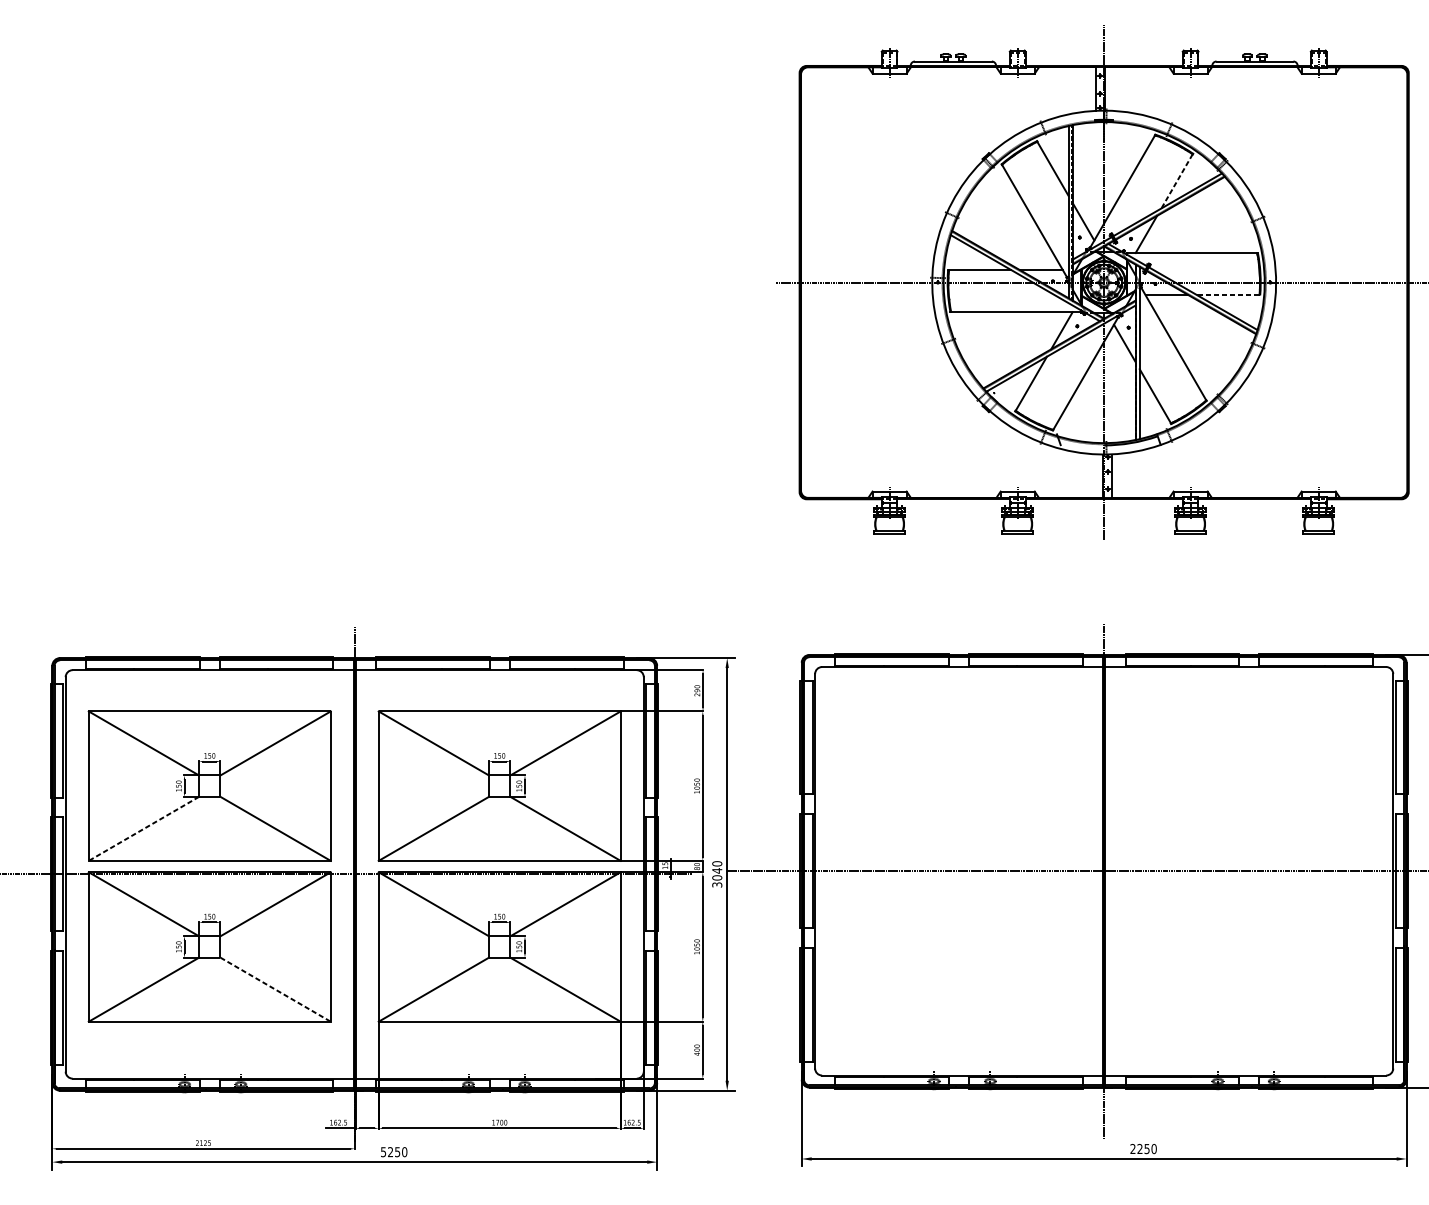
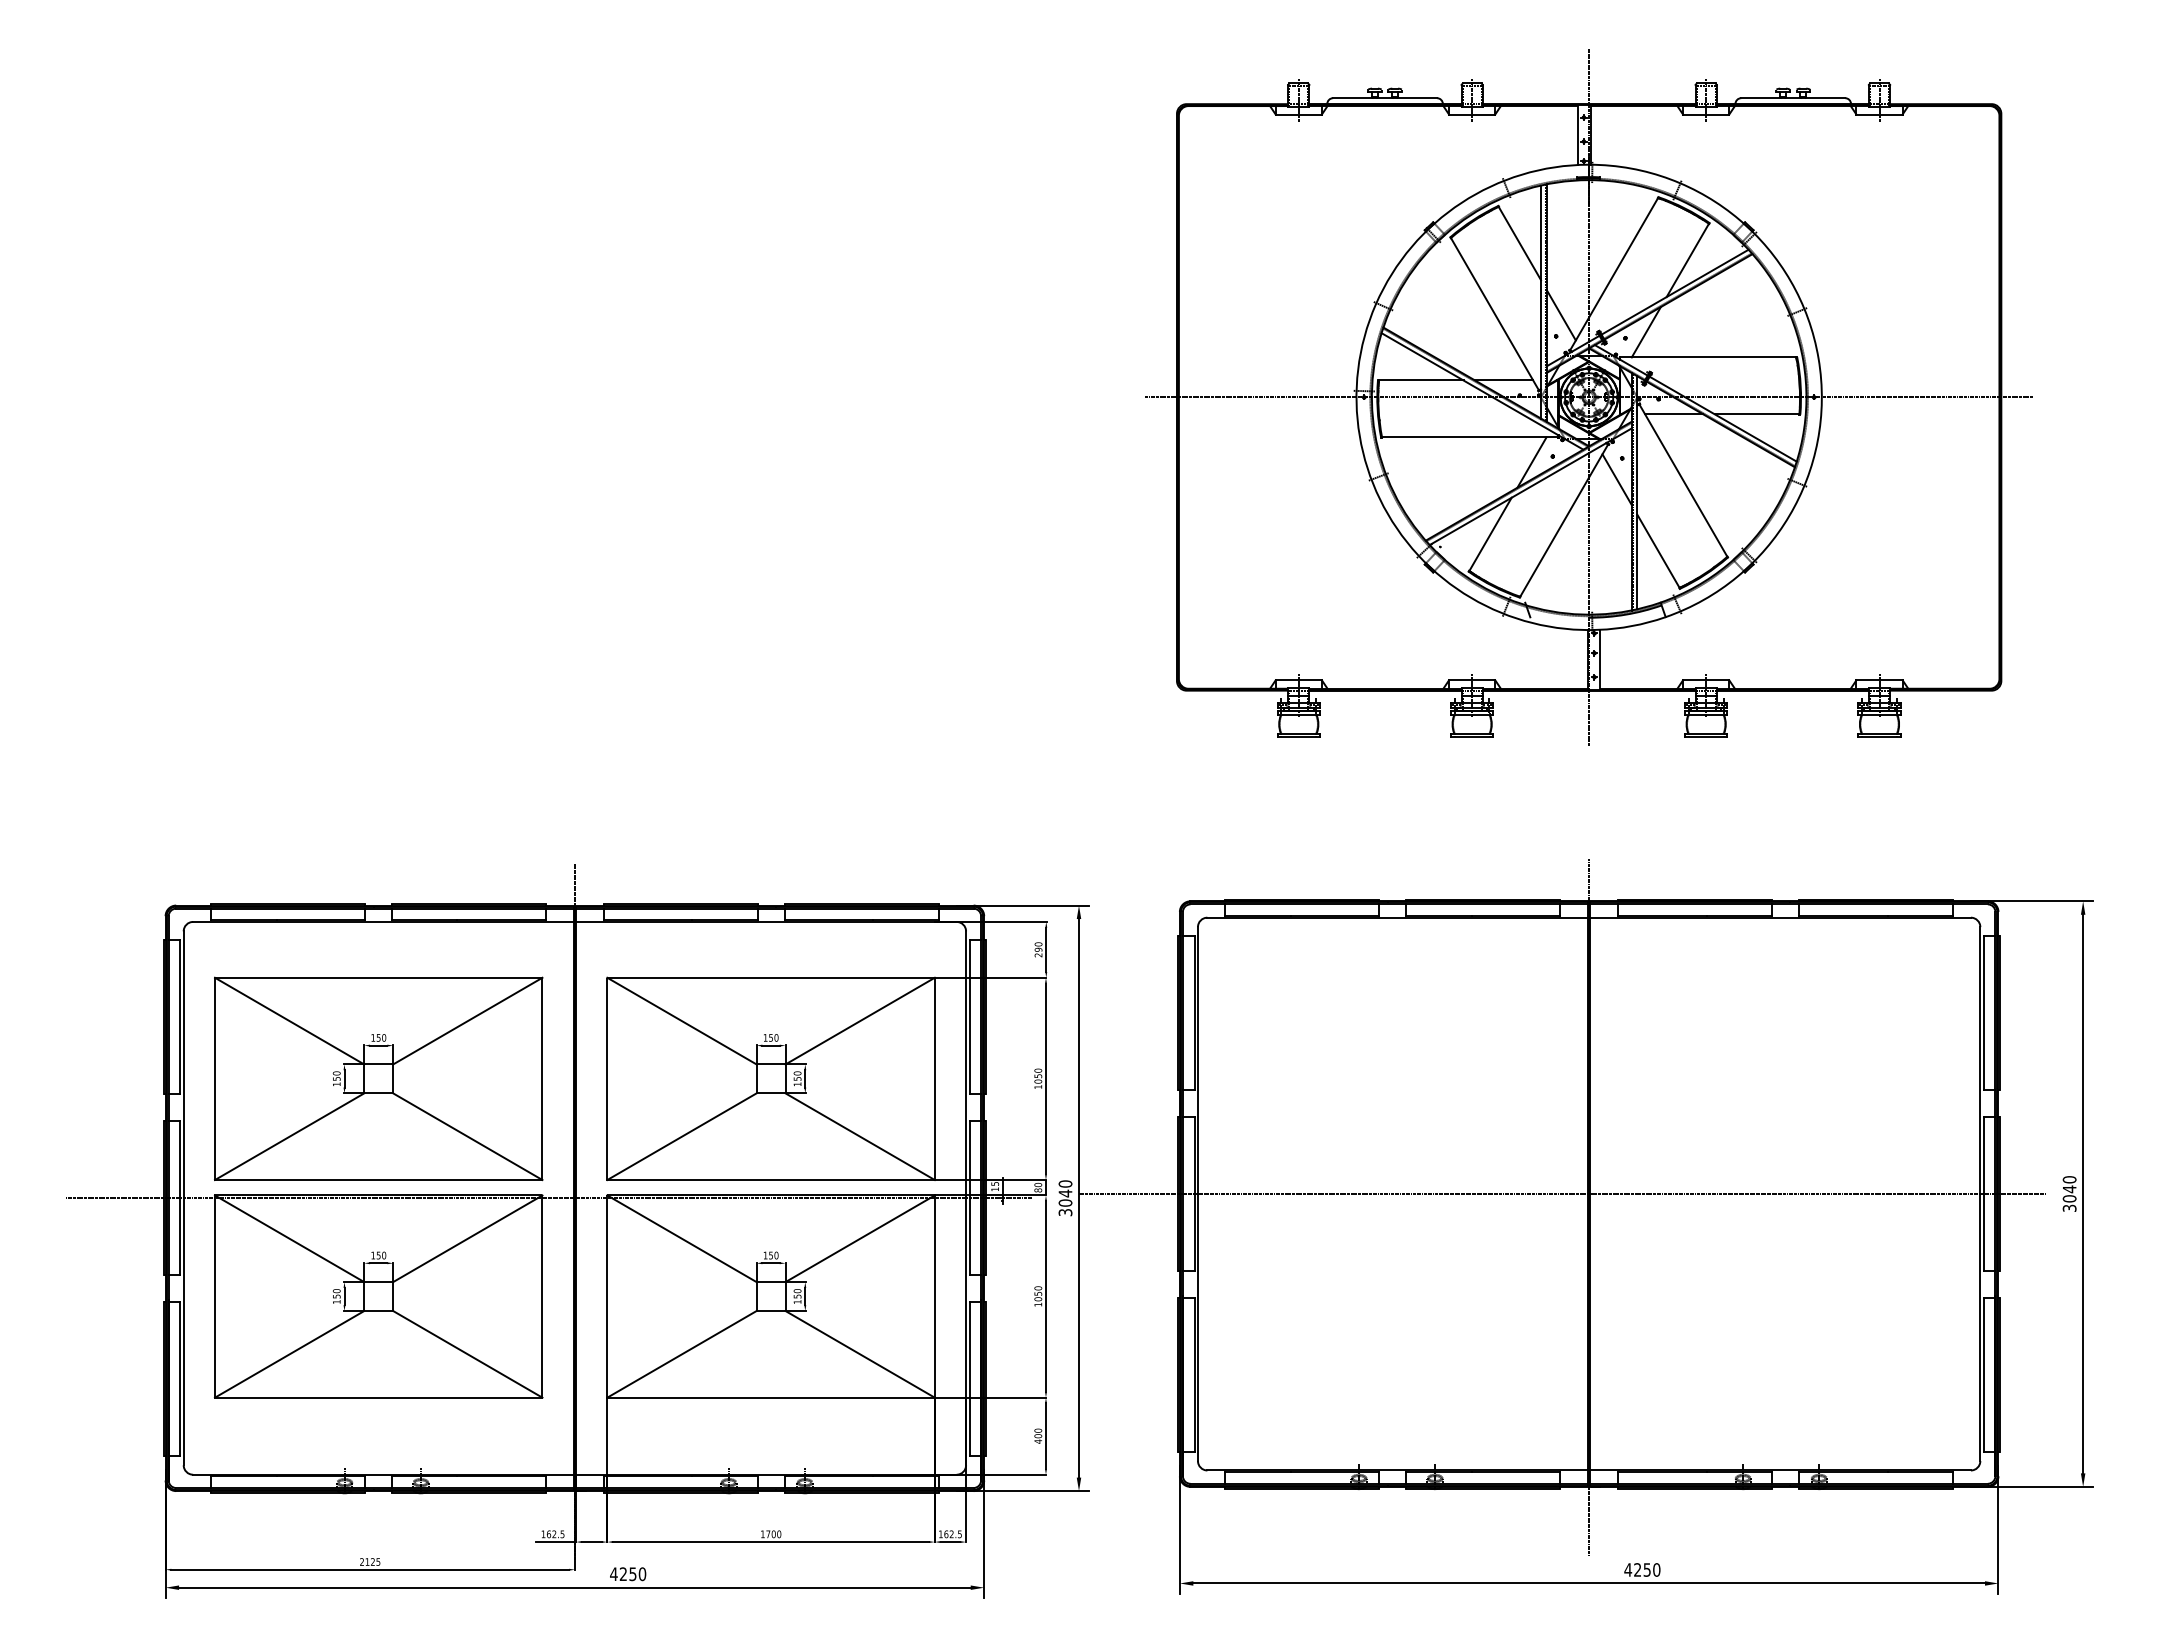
line: (1176, 181) -> (1687, 260), dashed -> solid
line: (1227, 295) -> (1756, 414), dashed -> solid
line: (143, 828) -> (289, 1136), dashed -> solid
line: (276, 989) -> (468, 1354), dashed -> solid
text: (1133, 1148) -> (1628, 1569), 2250 -> 4250
text: (383, 1152) -> (613, 1574), 5250 -> 4250

